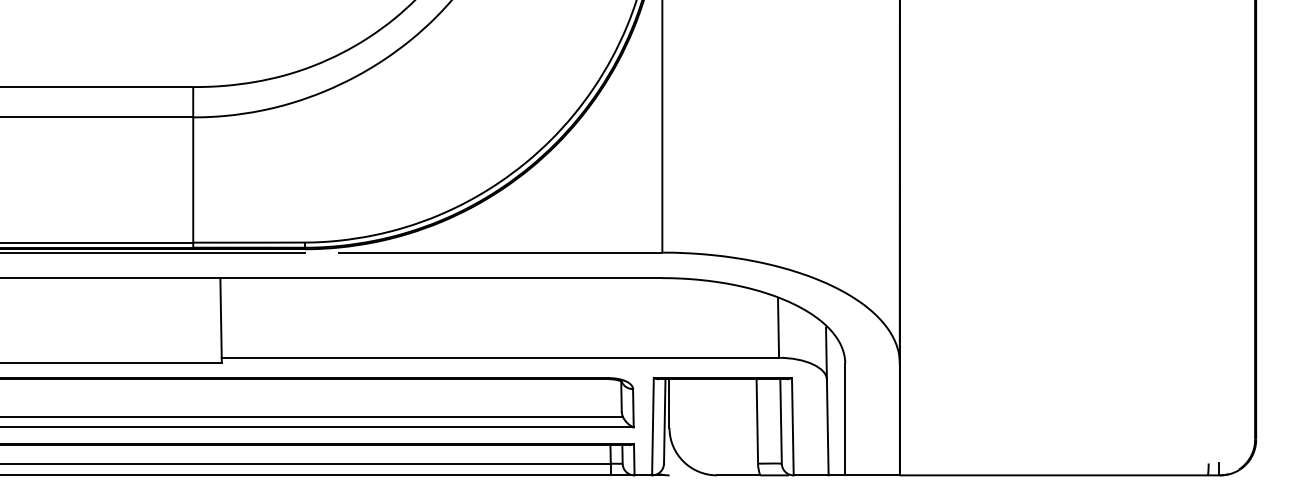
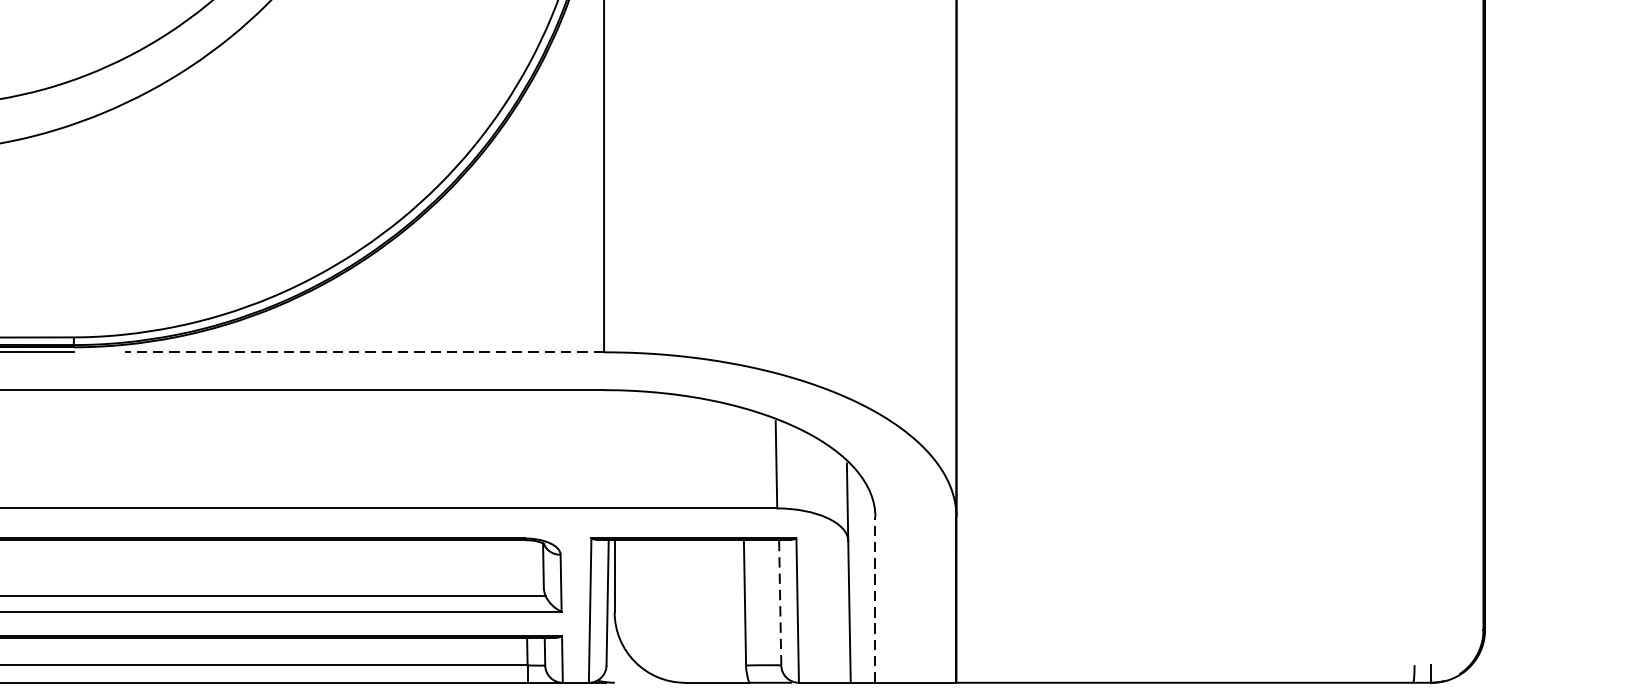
line: (500, 252) -> (363, 352), solid -> dashed
line: (845, 419) -> (875, 599), solid -> dashed
line: (781, 420) -> (780, 601), solid -> dashed

